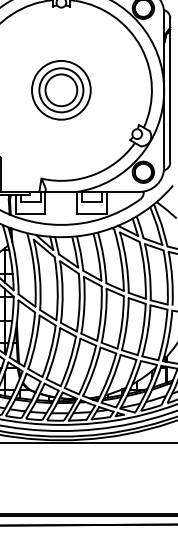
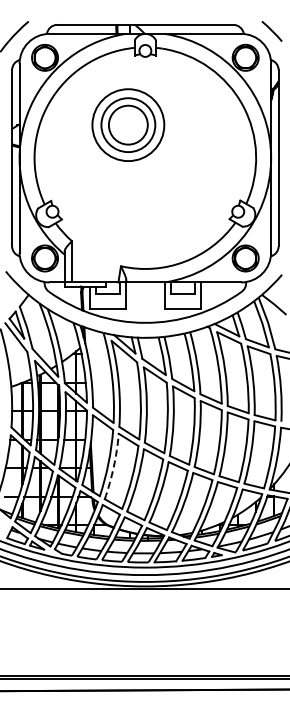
part: (61, 89) -> (128, 124), moved
arc: (35, 342) -> (113, 466), solid -> dashed

